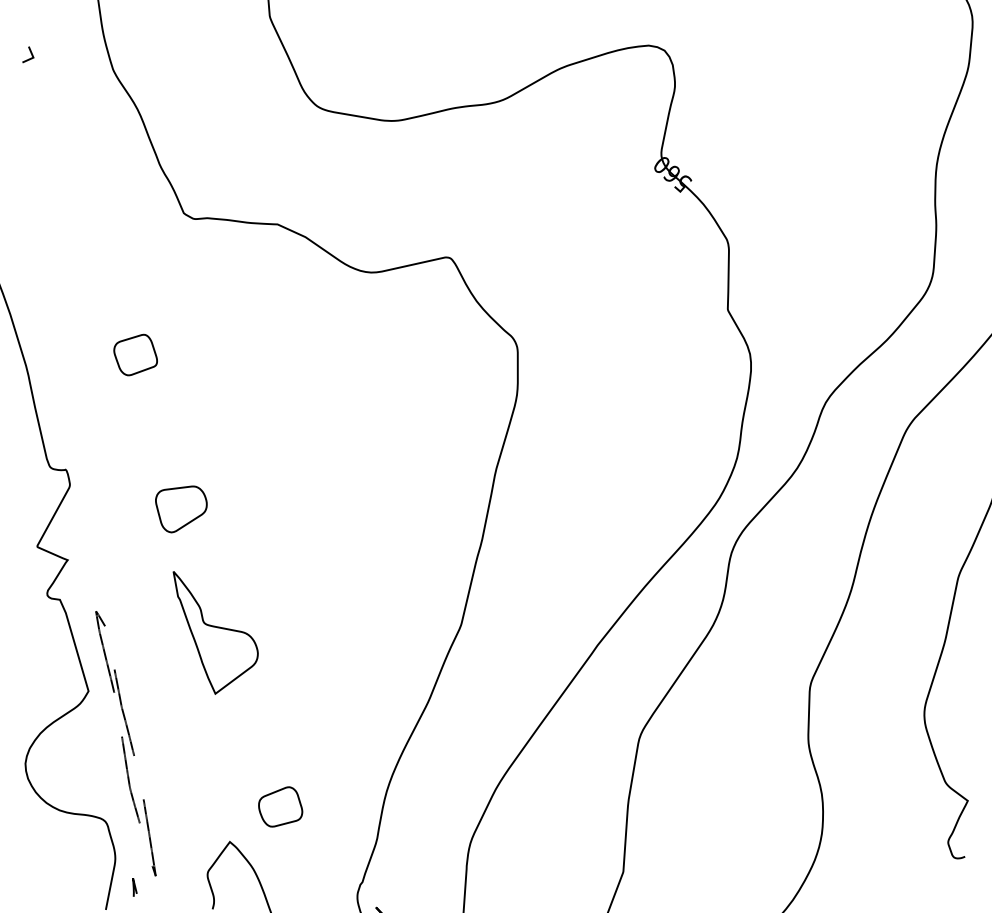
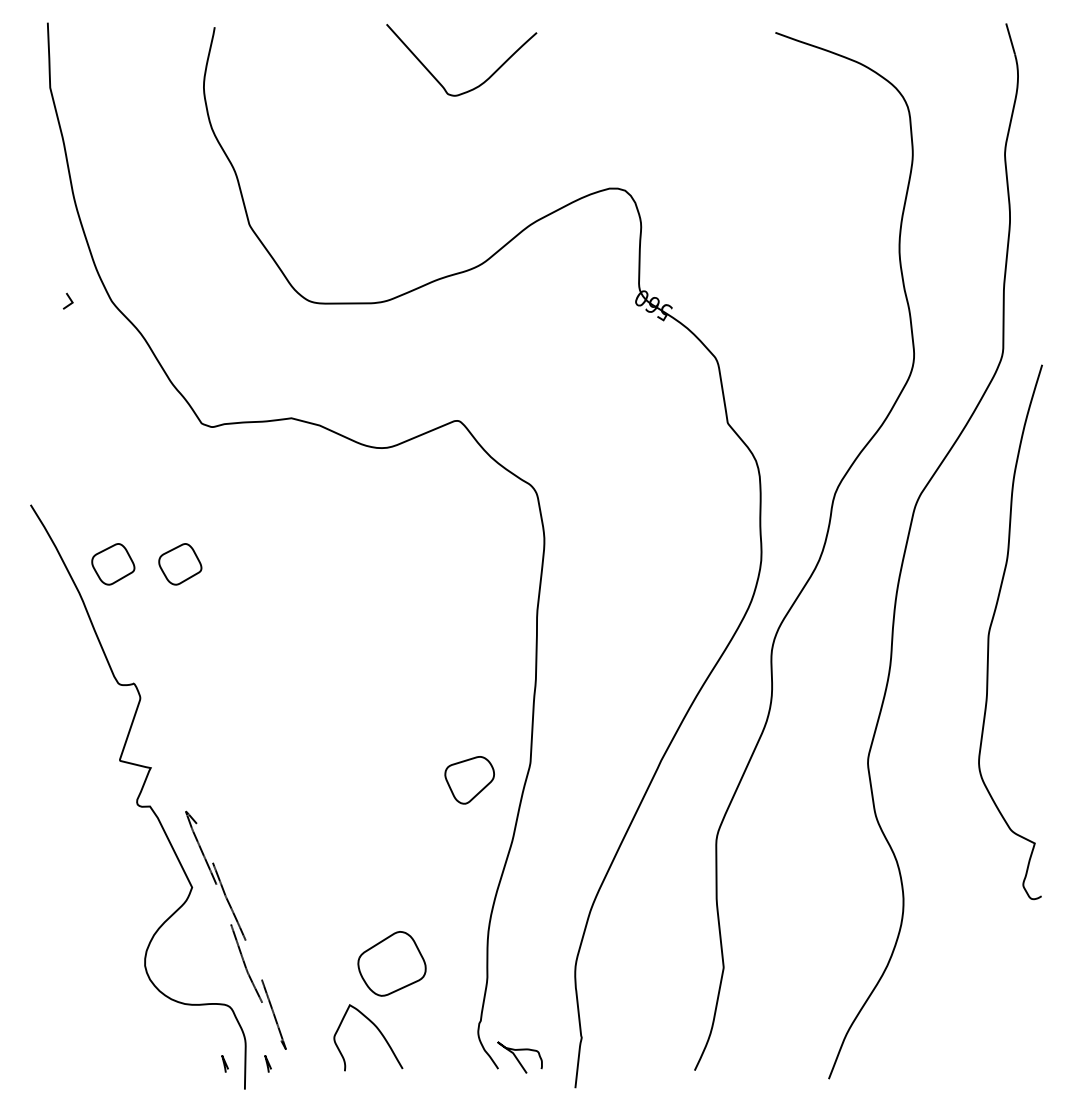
line: (29, 52) -> (68, 298), moved
part: (66, 342) -> (113, 564), added
part: (180, 509) -> (469, 780), moved
part: (211, 635) -> (298, 814), removed
part: (280, 806) -> (391, 963), size x1.6
line: (89, 879) -> (224, 1063), added

